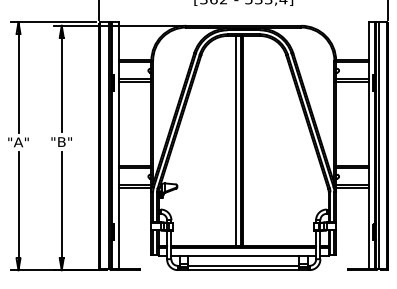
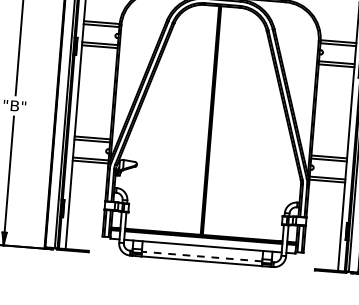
line: (235, 140) -> (204, 119), removed
line: (243, 265) -> (201, 256), solid -> dashed

